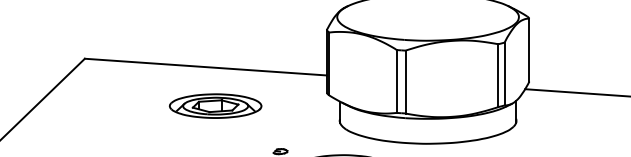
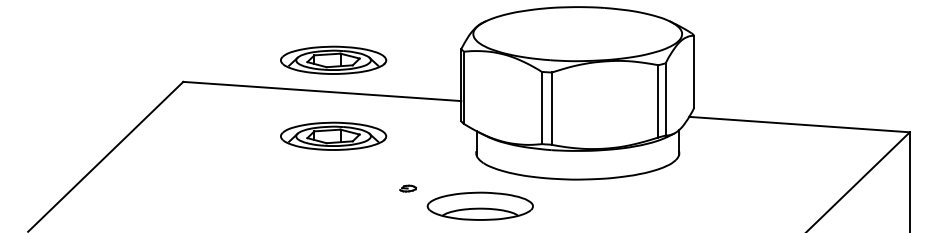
part: (215, 39) -> (333, 59), added

